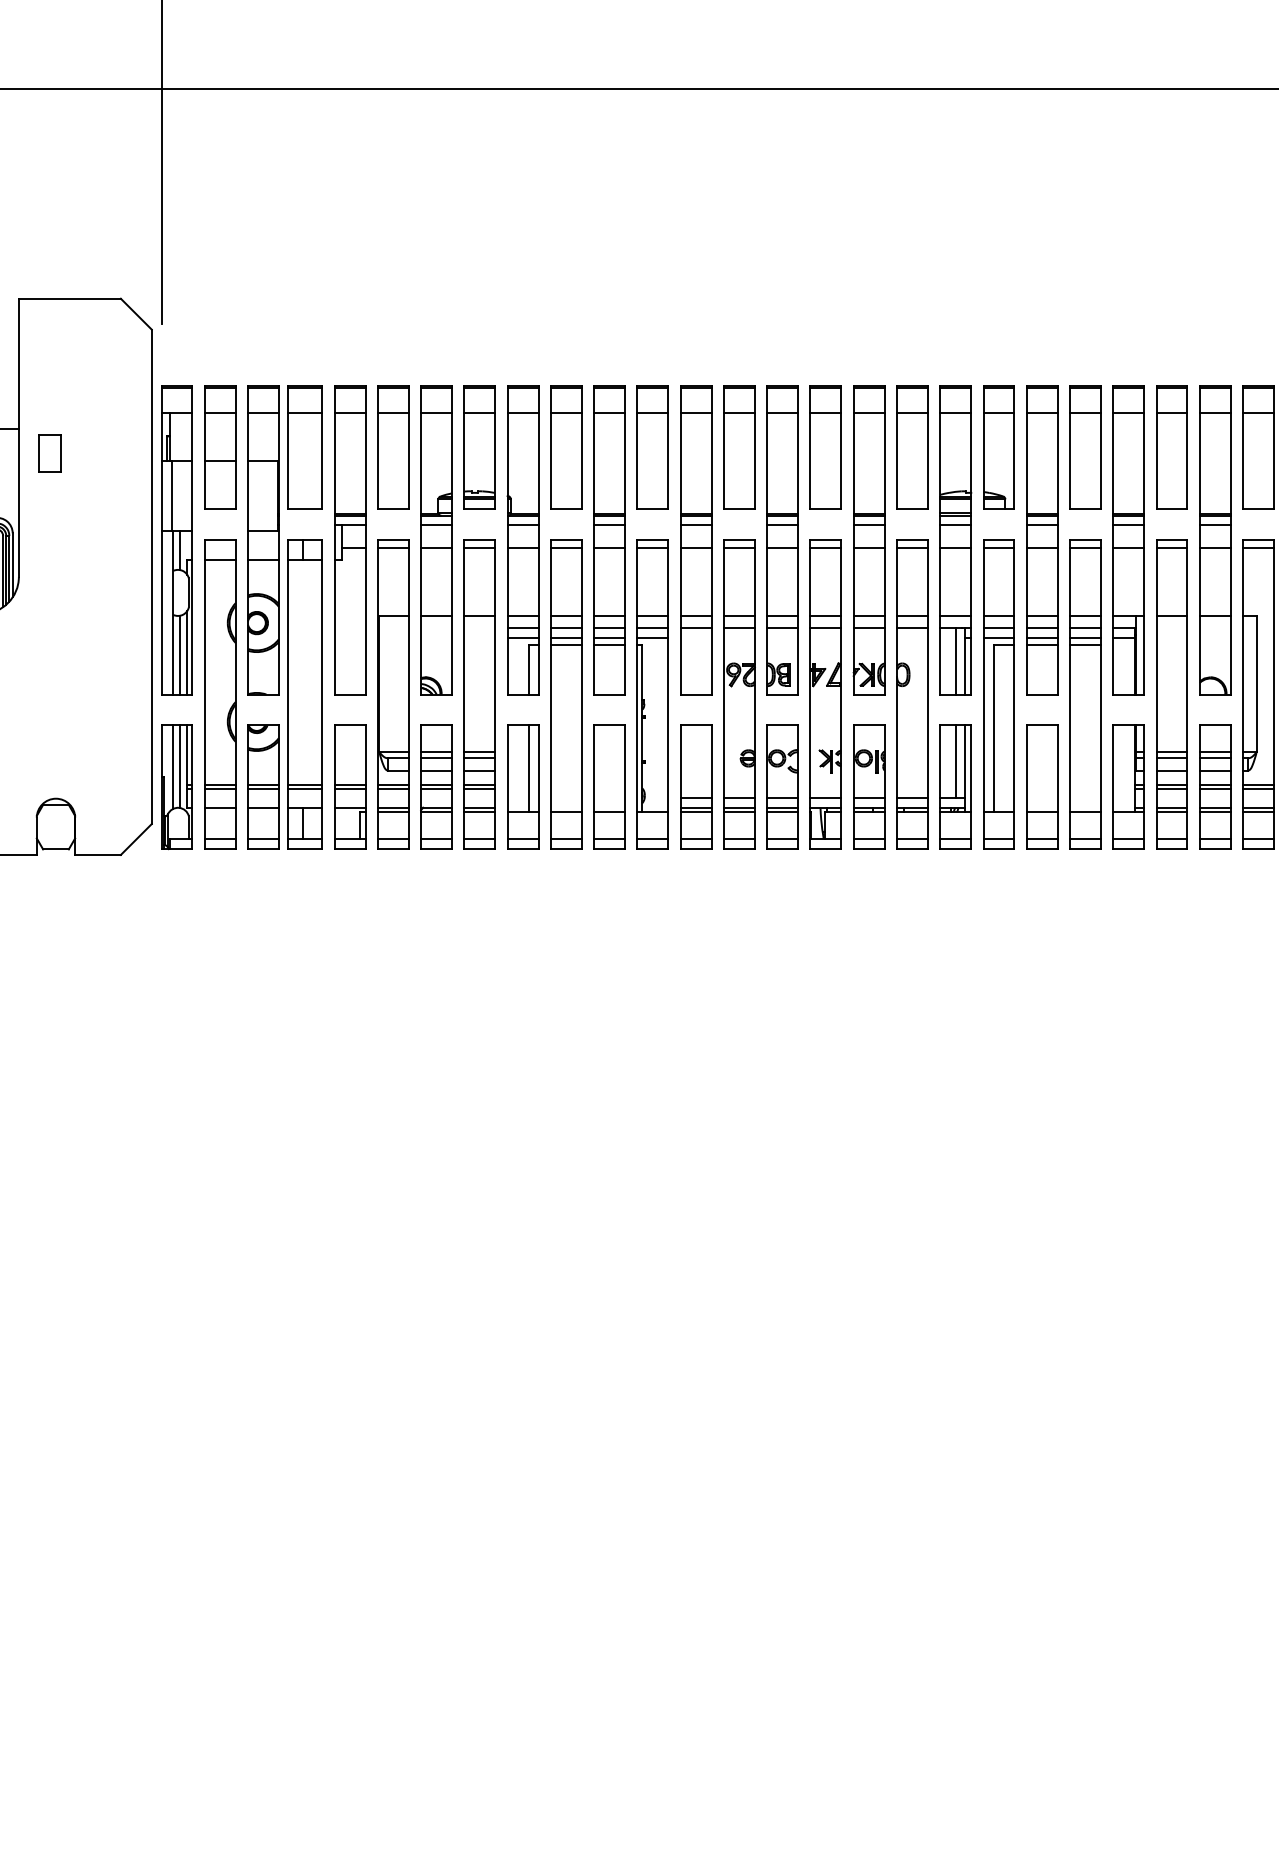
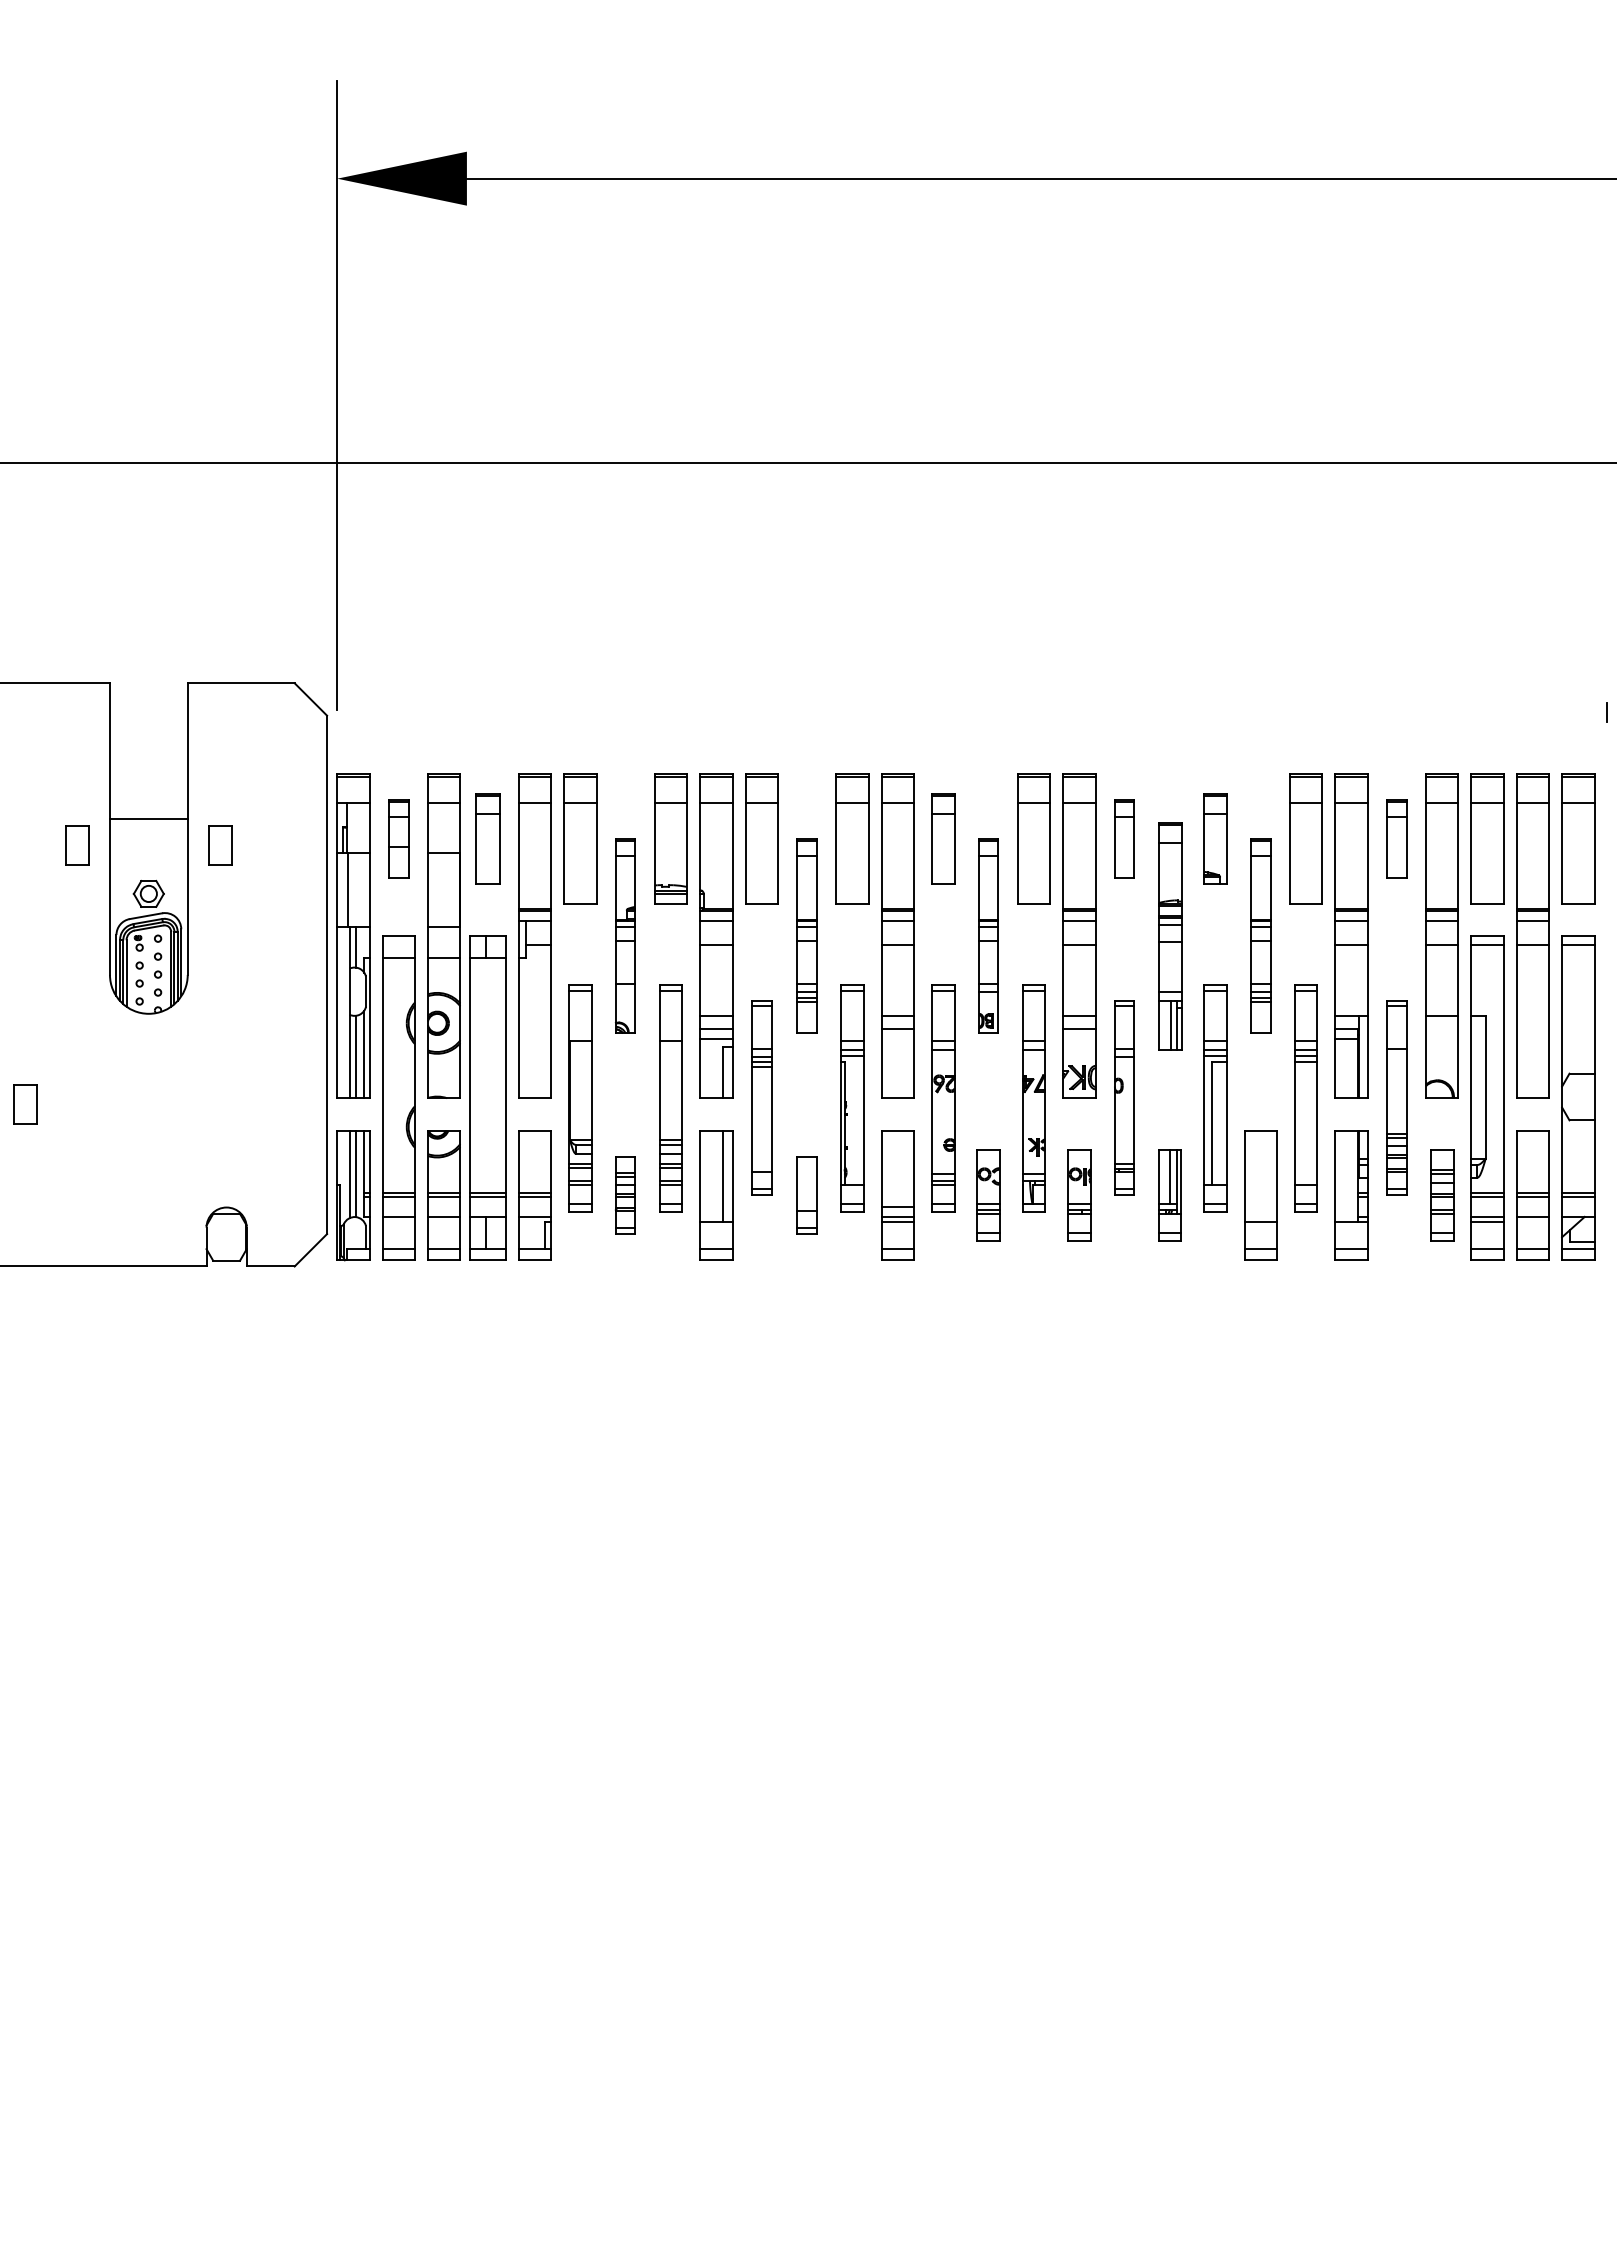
part: (219, 446) -> (398, 838), size x0.6
part: (304, 446) -> (487, 838), size x0.7
part: (738, 446) -> (942, 838), size x0.7
part: (912, 446) -> (1124, 838), size x0.6
part: (999, 446) -> (1215, 838), size x0.7
part: (1171, 446) -> (1396, 838), size x0.6
part: (436, 539) -> (625, 935), size x0.6
part: (609, 539) -> (806, 935), size x0.6
part: (782, 539) -> (988, 935), size x0.6
part: (956, 539) -> (1170, 935), size x0.7
part: (1041, 539) -> (1260, 935), size x0.6
part: (393, 693) -> (580, 1097), size x0.7
part: (479, 693) -> (670, 1097), size x0.7
part: (566, 693) -> (761, 1097), size x0.6
part: (652, 693) -> (852, 1097), size x0.7
part: (739, 693) -> (943, 1097), size x0.7
part: (825, 693) -> (1033, 1097), size x0.7
part: (912, 693) -> (1124, 1097), size x0.6
part: (999, 693) -> (1215, 1097), size x0.7
part: (1084, 693) -> (1305, 1097), size x0.7
part: (1171, 693) -> (1396, 1097), size x0.6
part: (436, 787) -> (625, 1195), size x0.6
part: (609, 787) -> (806, 1195), size x0.6
part: (782, 787) -> (988, 1195), size x0.7
part: (869, 787) -> (1079, 1195), size x0.7
part: (955, 787) -> (1169, 1195), size x0.7
part: (1214, 787) -> (1441, 1195), size x0.7

